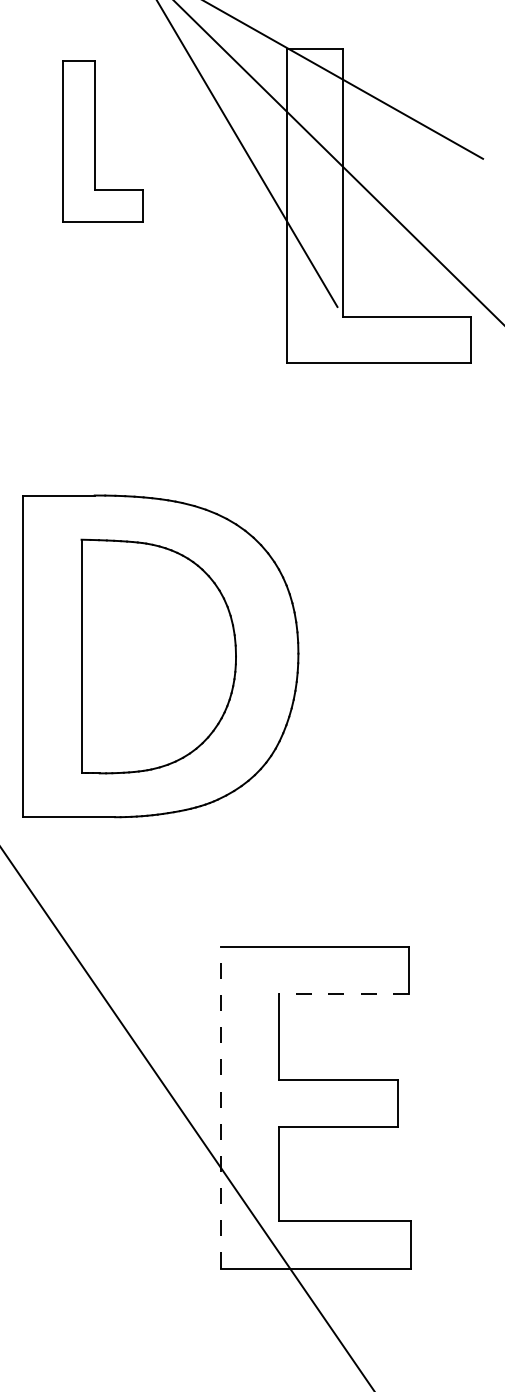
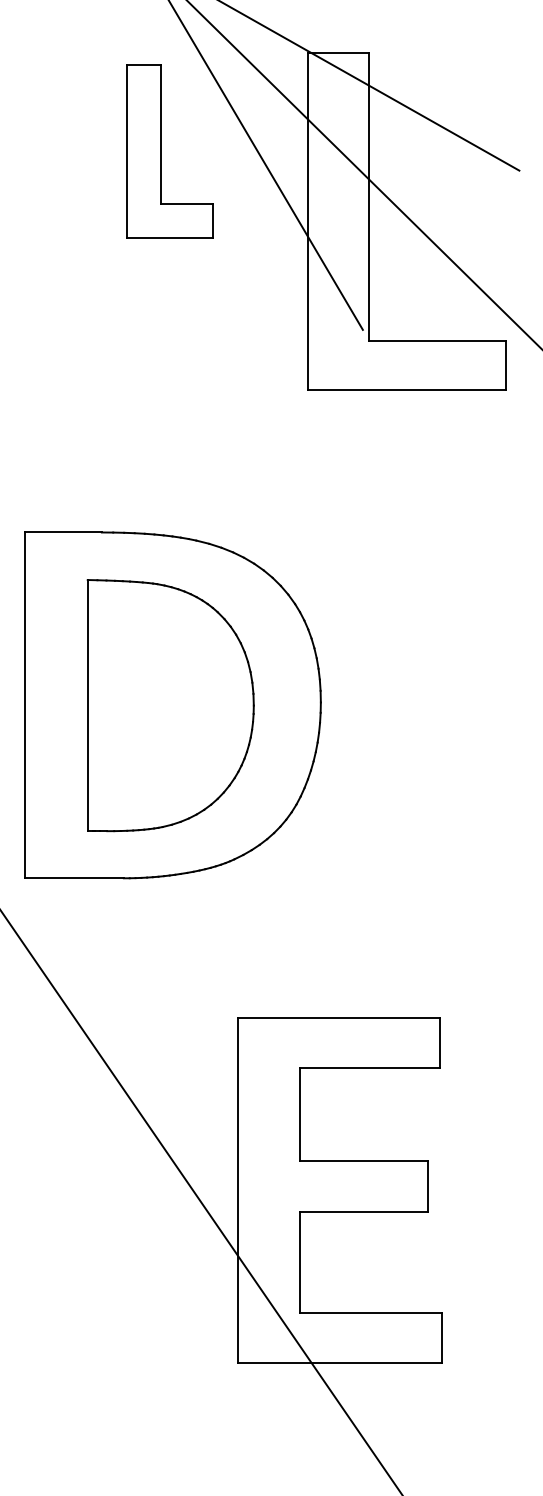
part: (95, 141) -> (161, 151), moved
line: (343, 994) -> (369, 1068), dashed -> solid
line: (220, 1107) -> (237, 1190), dashed -> solid

